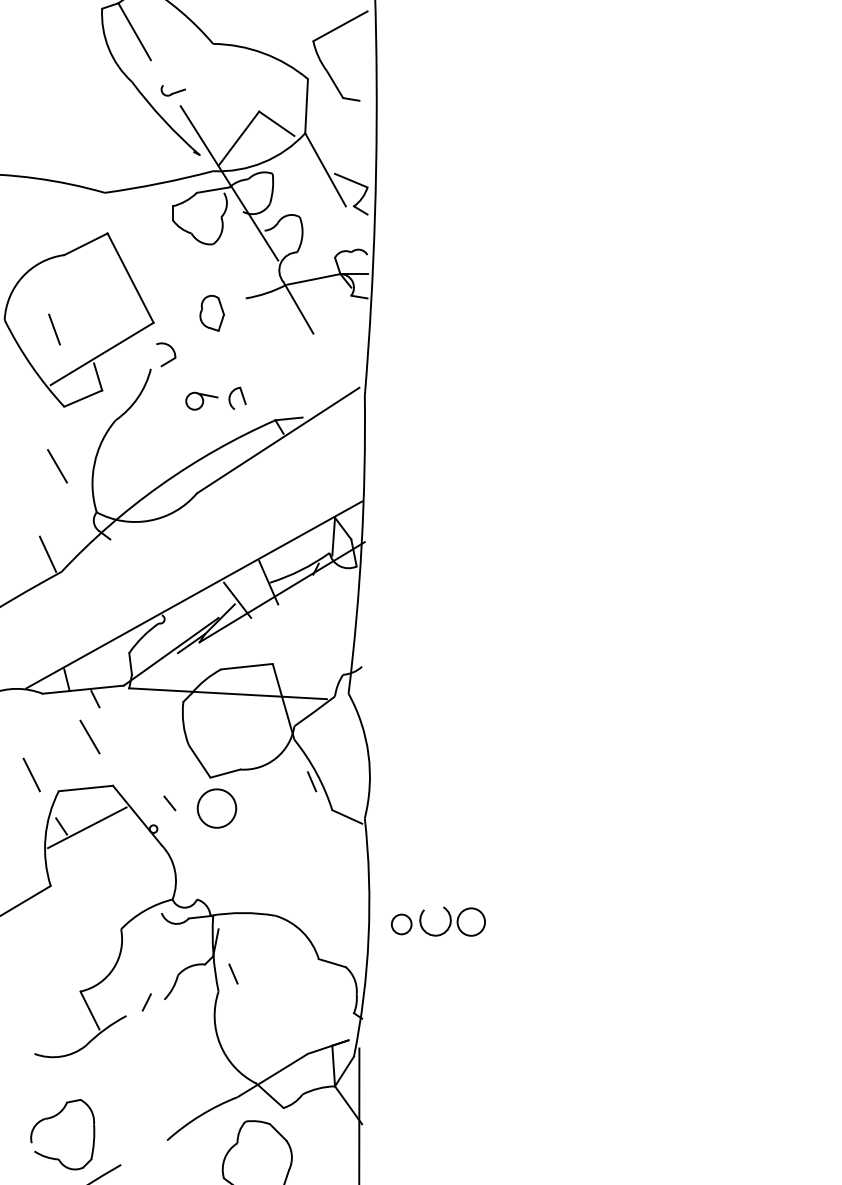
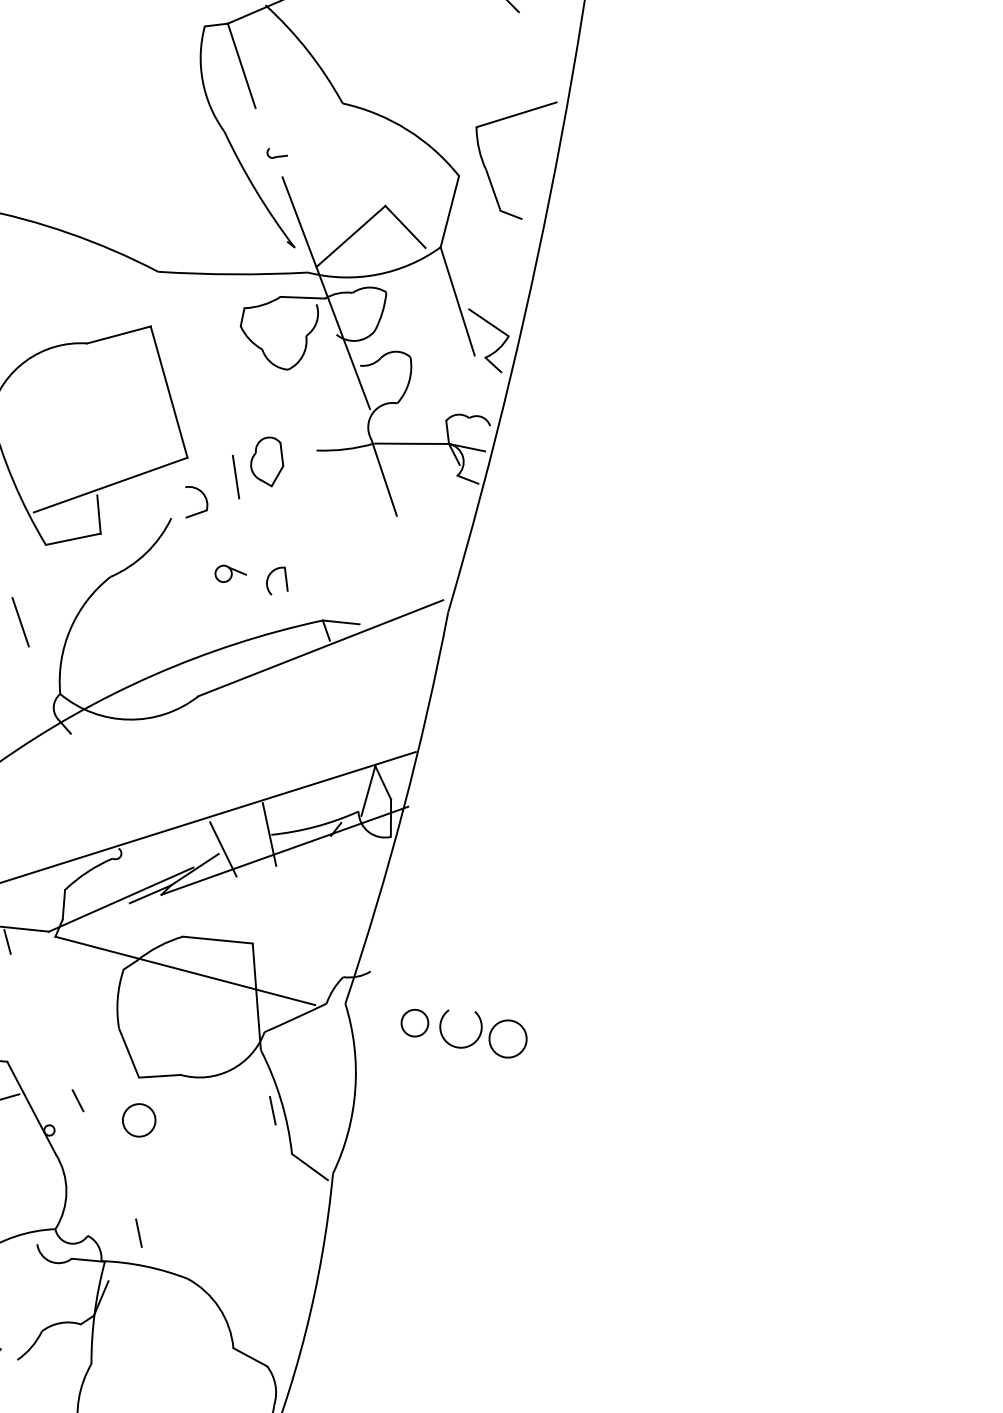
part: (173, 90) -> (277, 154), size x0.62
line: (54, 329) -> (236, 476), moved
part: (202, 401) -> (230, 575), size x0.71
circle: (216, 808) -> (138, 1120), size x0.62
part: (447, 927) -> (474, 1039), moved
line: (233, 973) -> (139, 1232), moved

